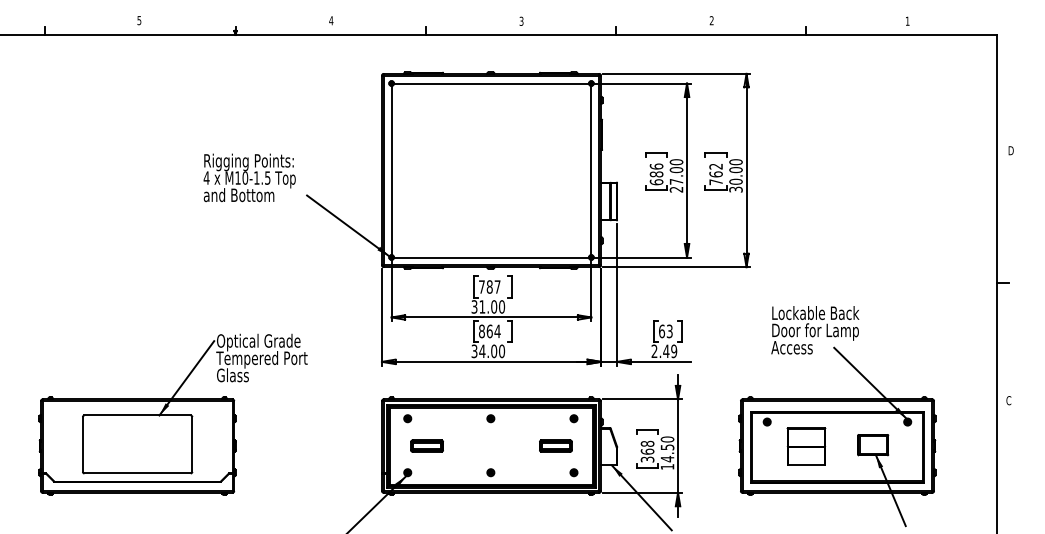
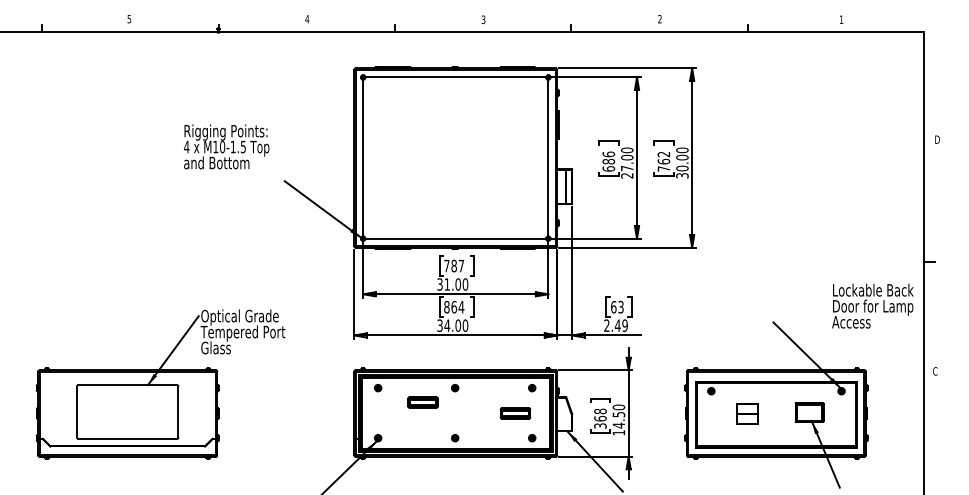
text: (249, 177) -> (226, 146), moved
text: (814, 329) -> (872, 305), moved
part: (426, 446) -> (422, 402), moved
part: (806, 446) -> (747, 413), size x0.6

